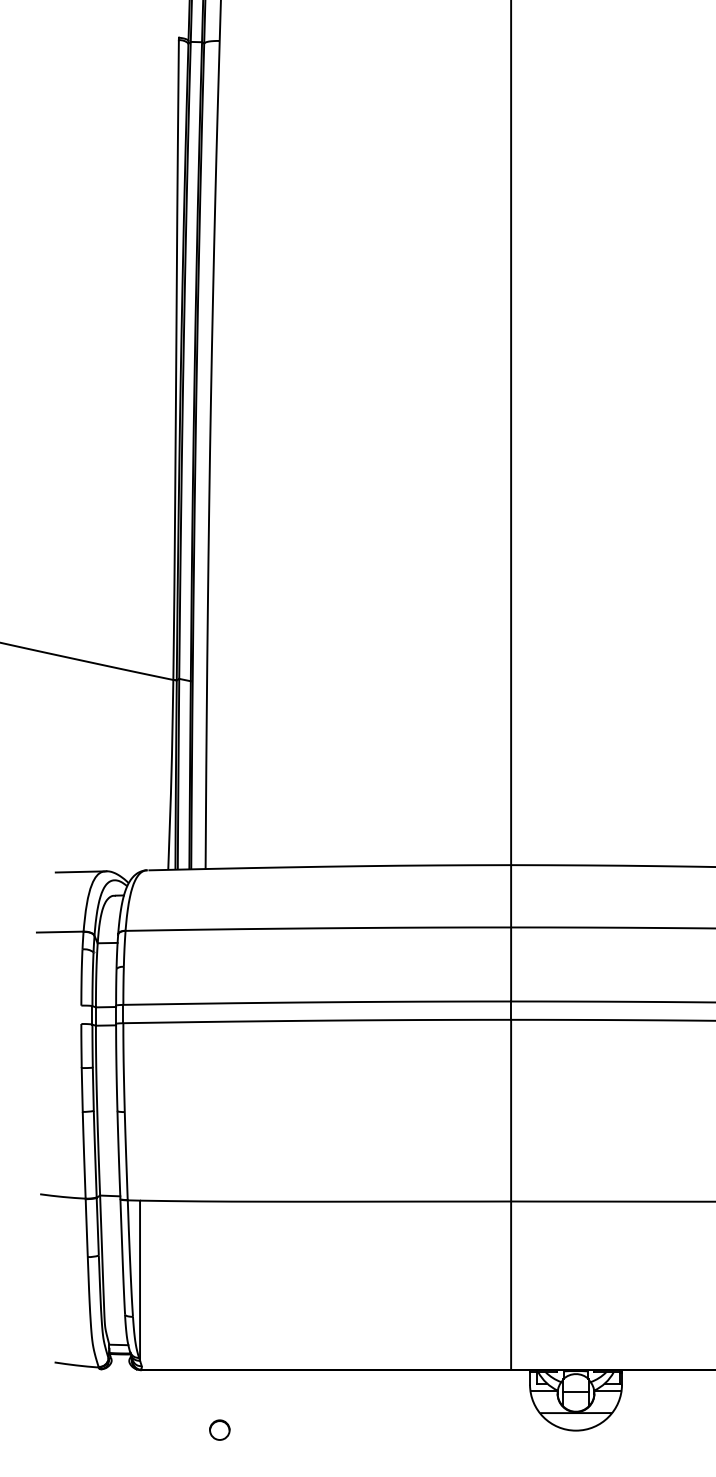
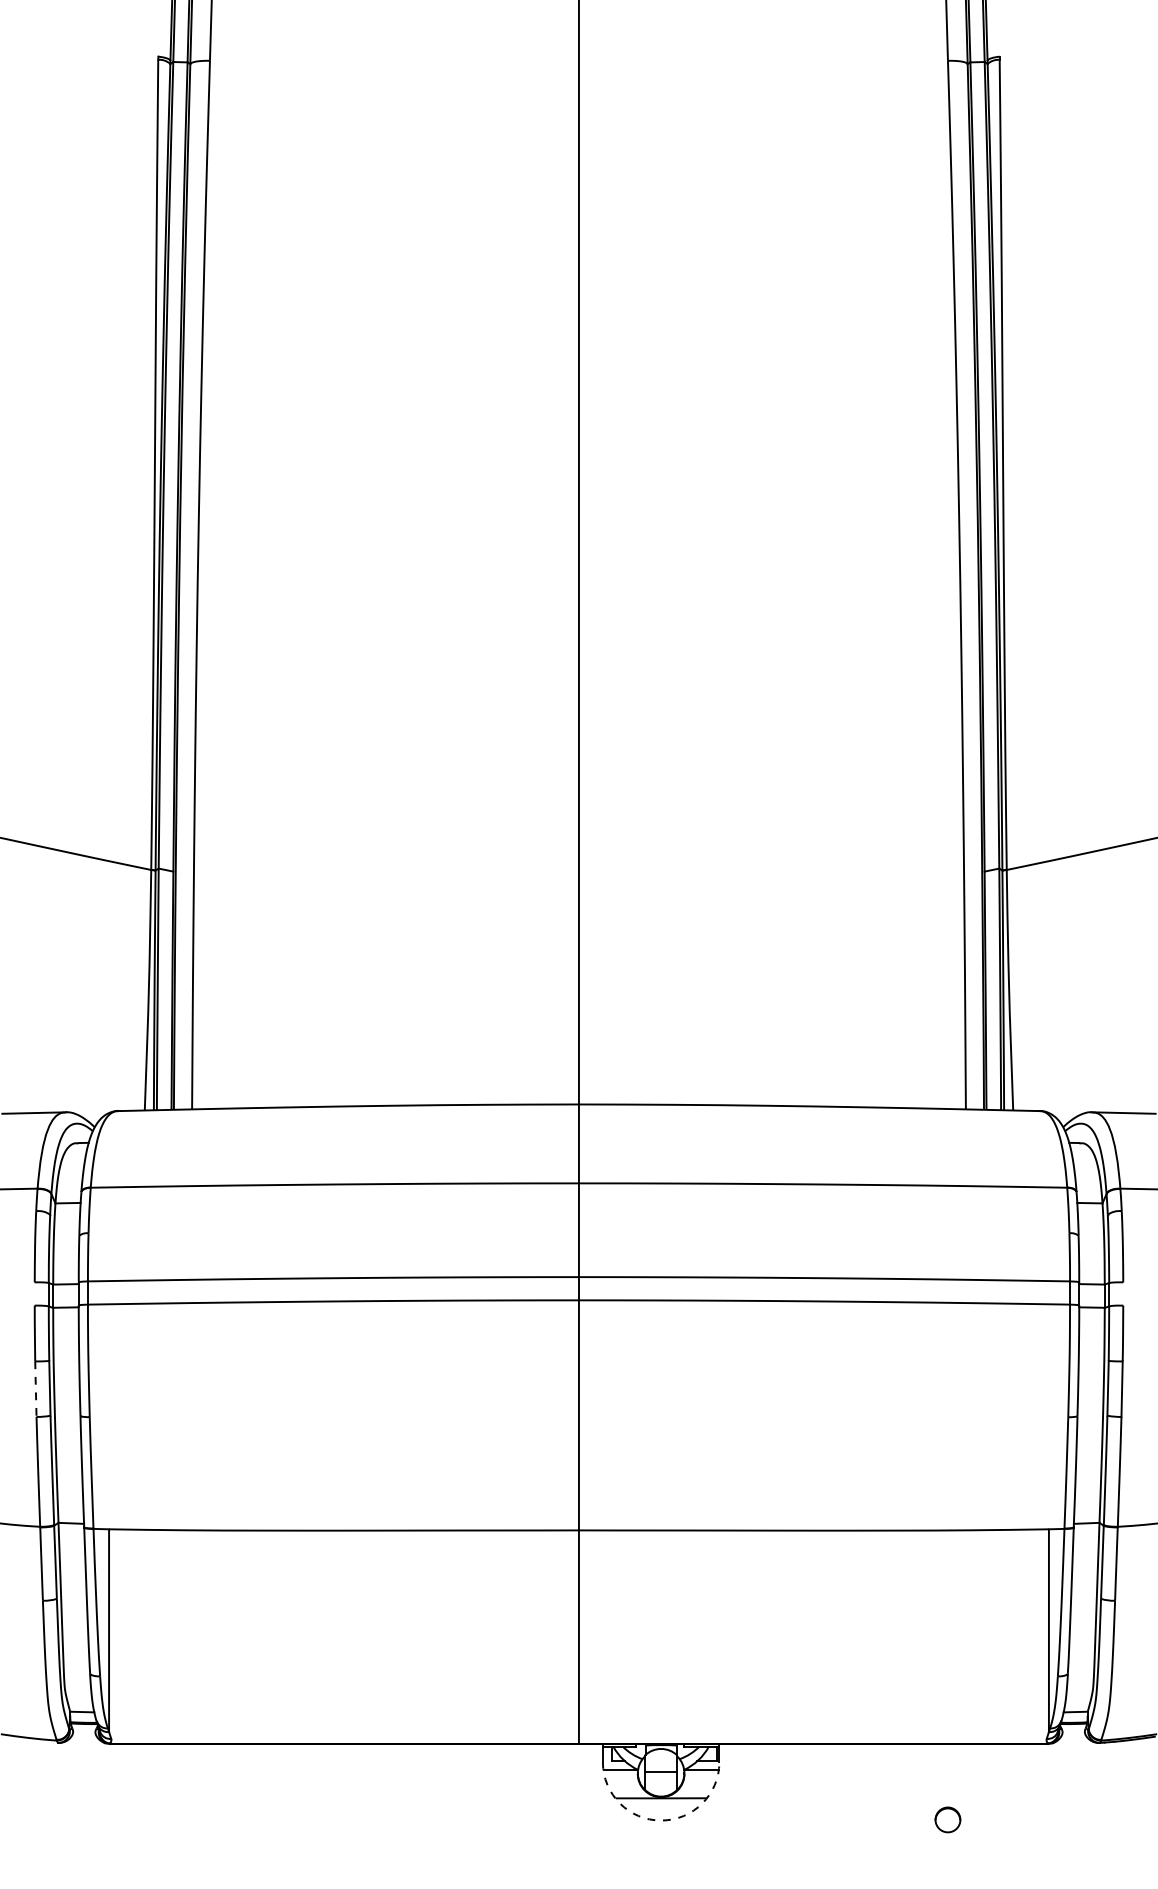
line: (81, 1090) -> (35, 1389), solid -> dashed
part: (219, 1429) -> (209, 1819), removed
arc: (576, 1430) -> (661, 1820), solid -> dashed

